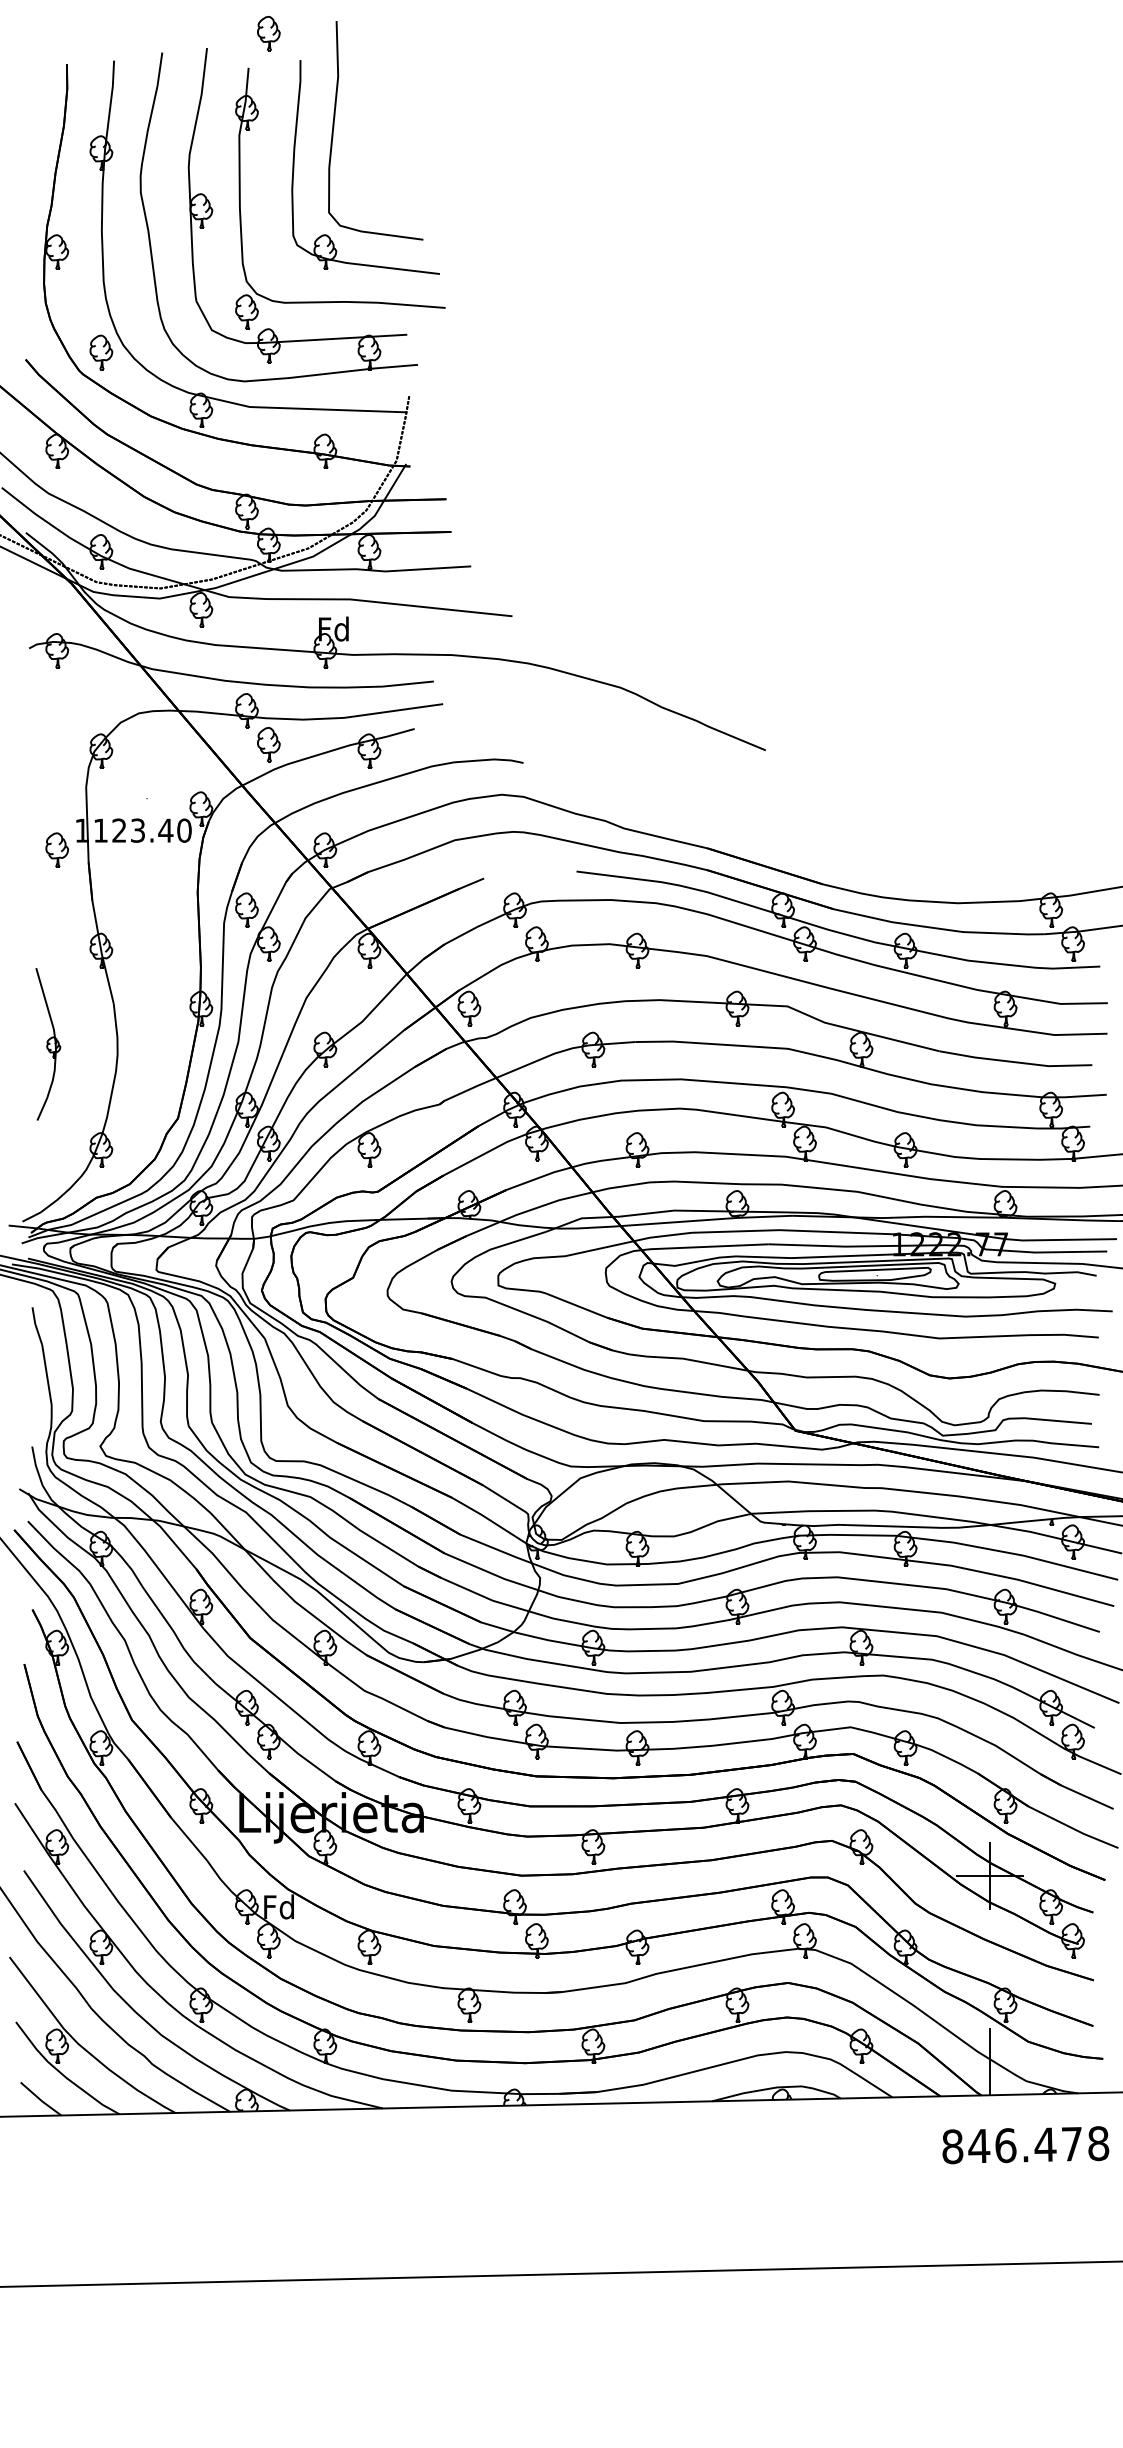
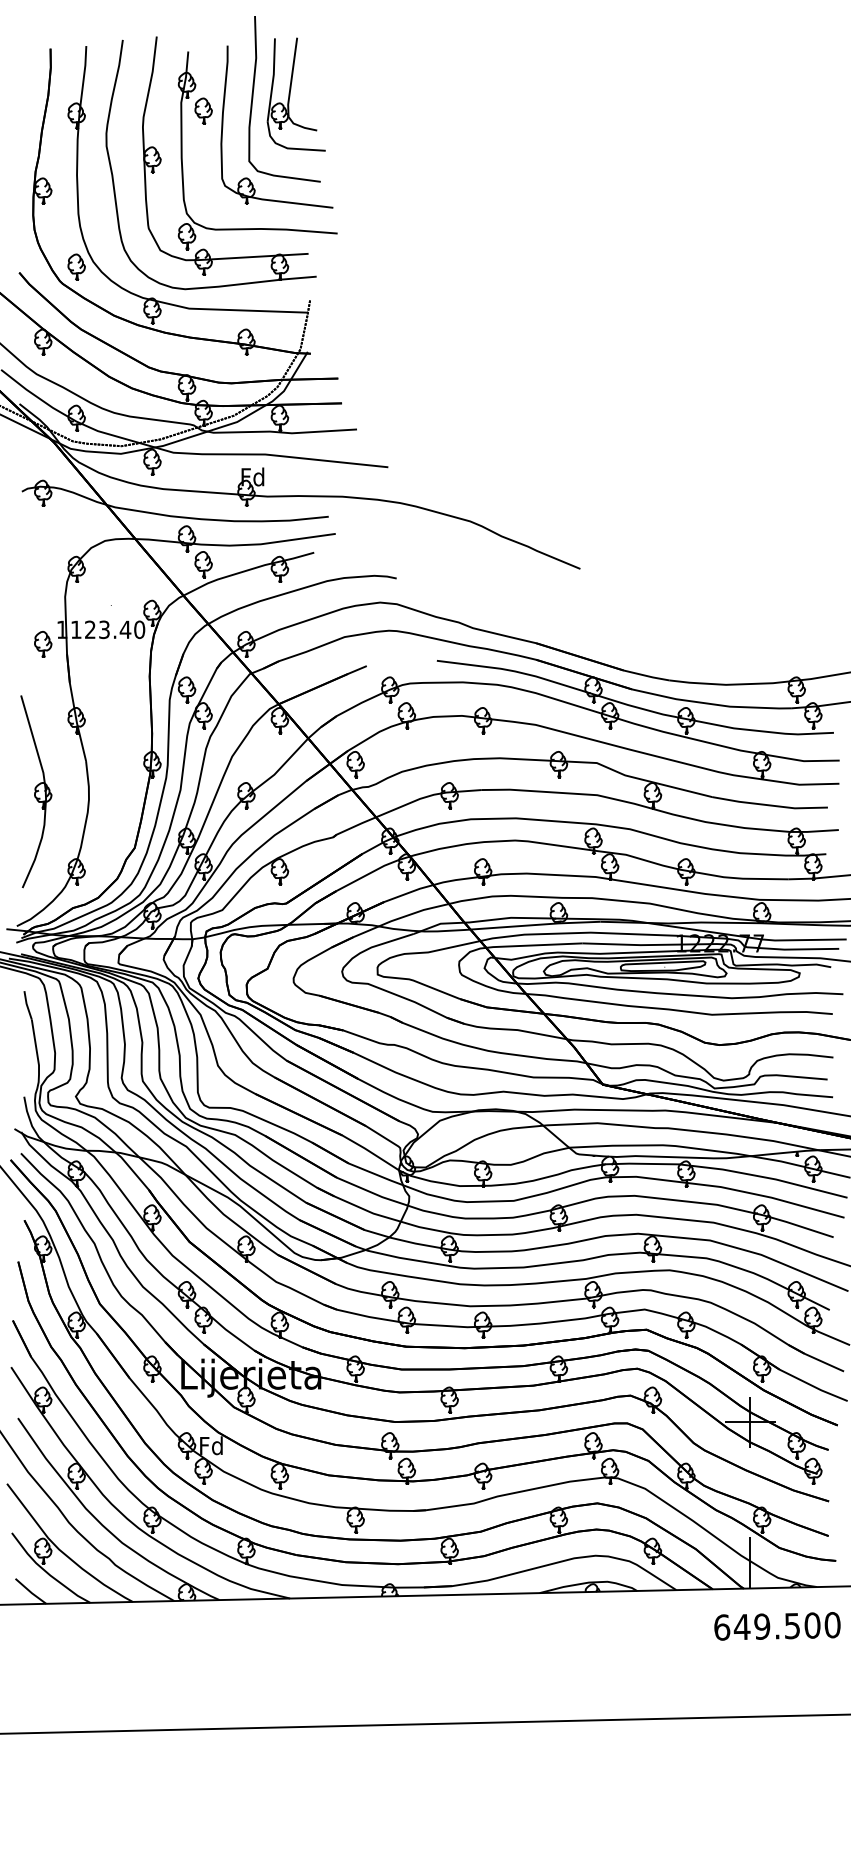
part: (268, 33) -> (203, 111), moved
part: (383, 124) -> (290, 94), added
part: (48, 1044) -> (36, 791), size x1.67
text: (1025, 2145) -> (777, 1626), 846.478 -> 649.500

